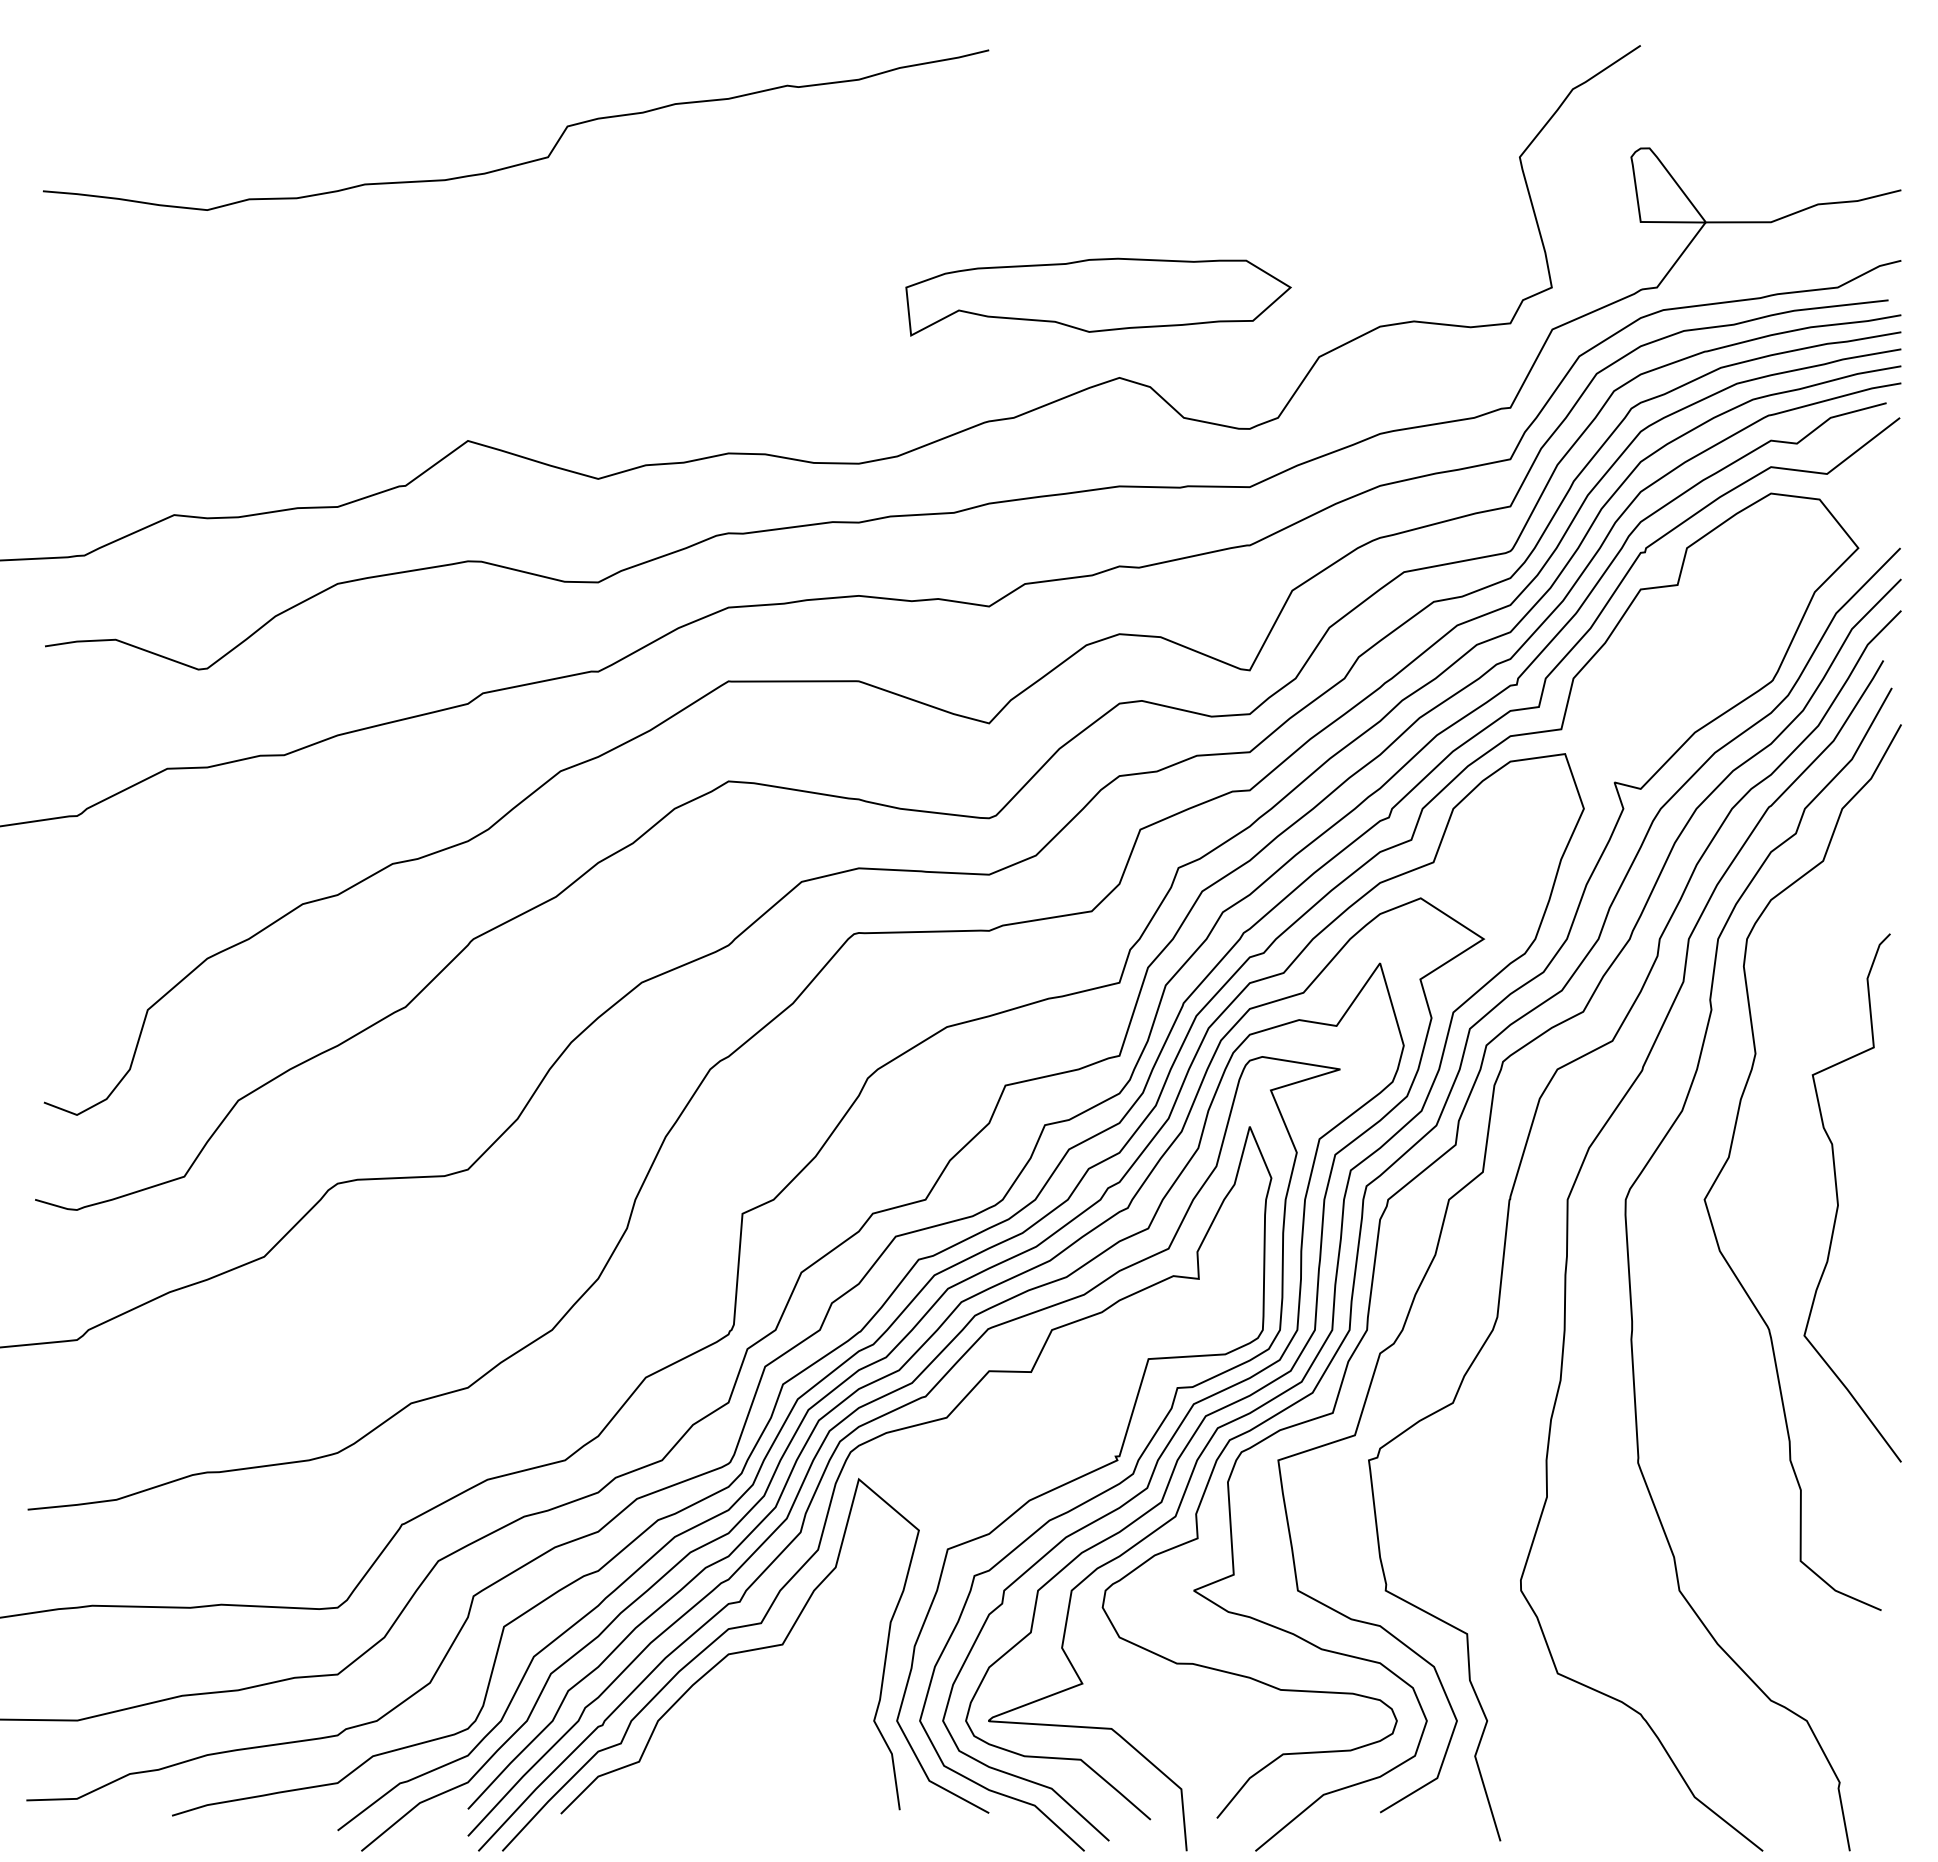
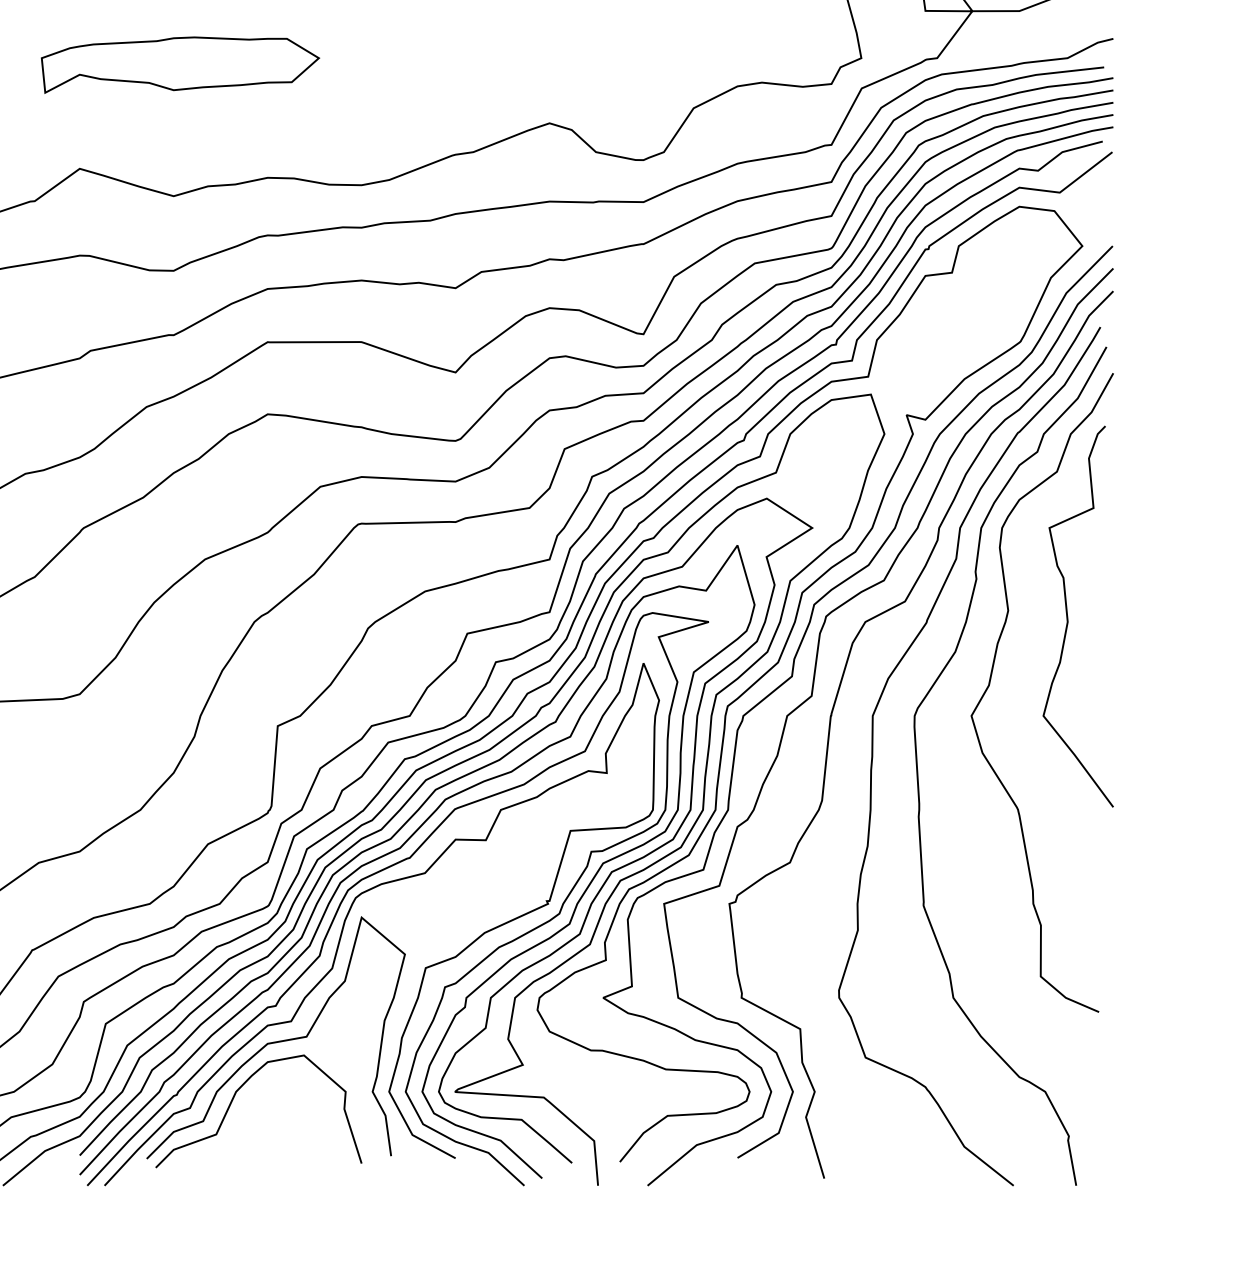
part: (1098, 296) -> (180, 64), moved
curve: (1838, 1197) -> (1068, 616), moved
curve: (679, 1735) -> (232, 1102), added

